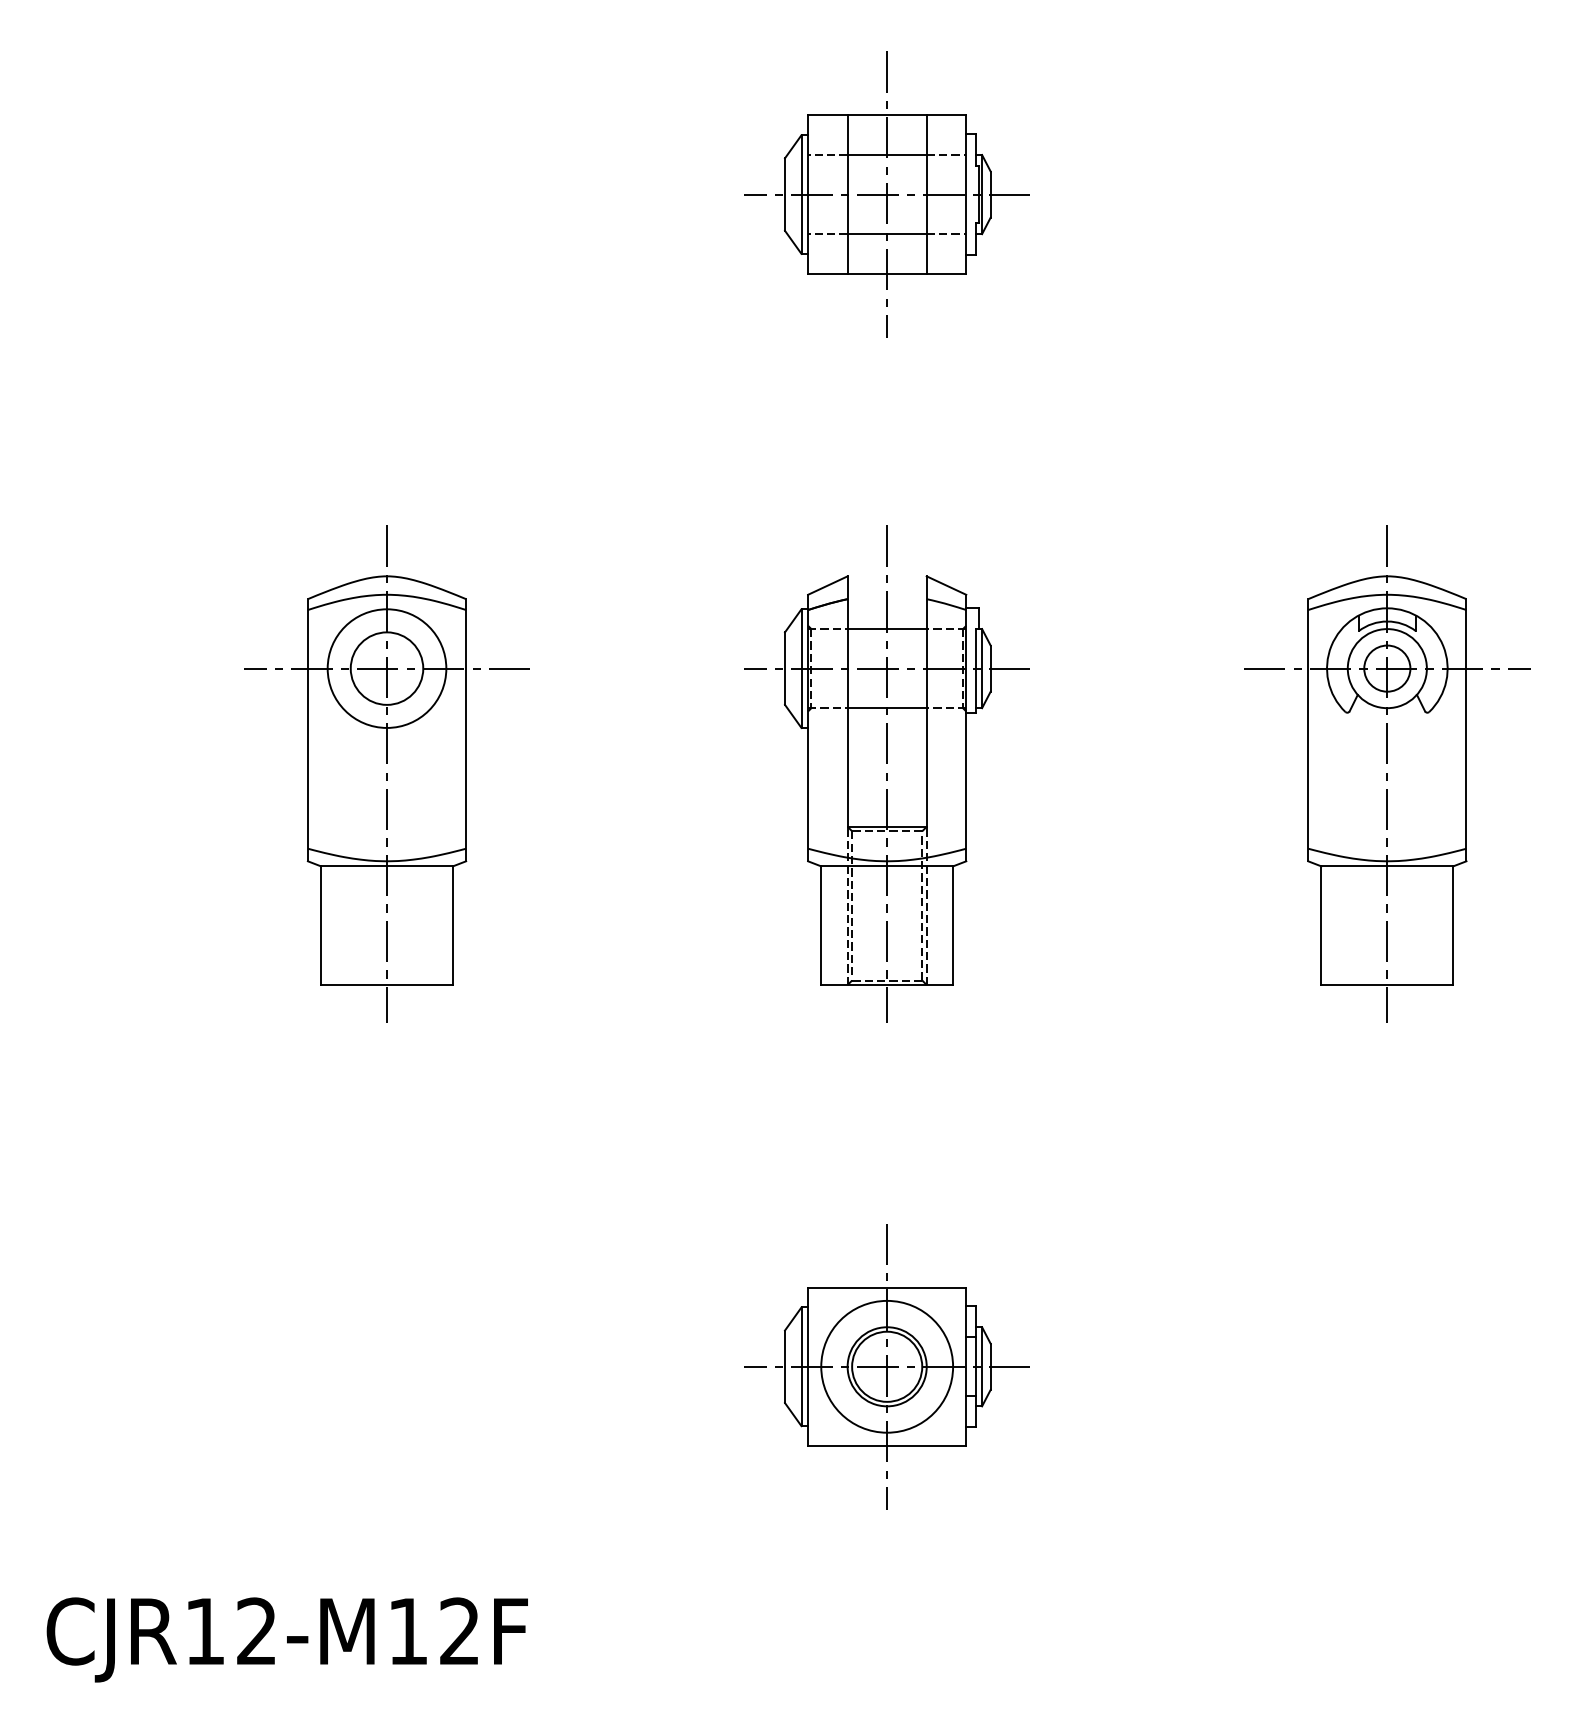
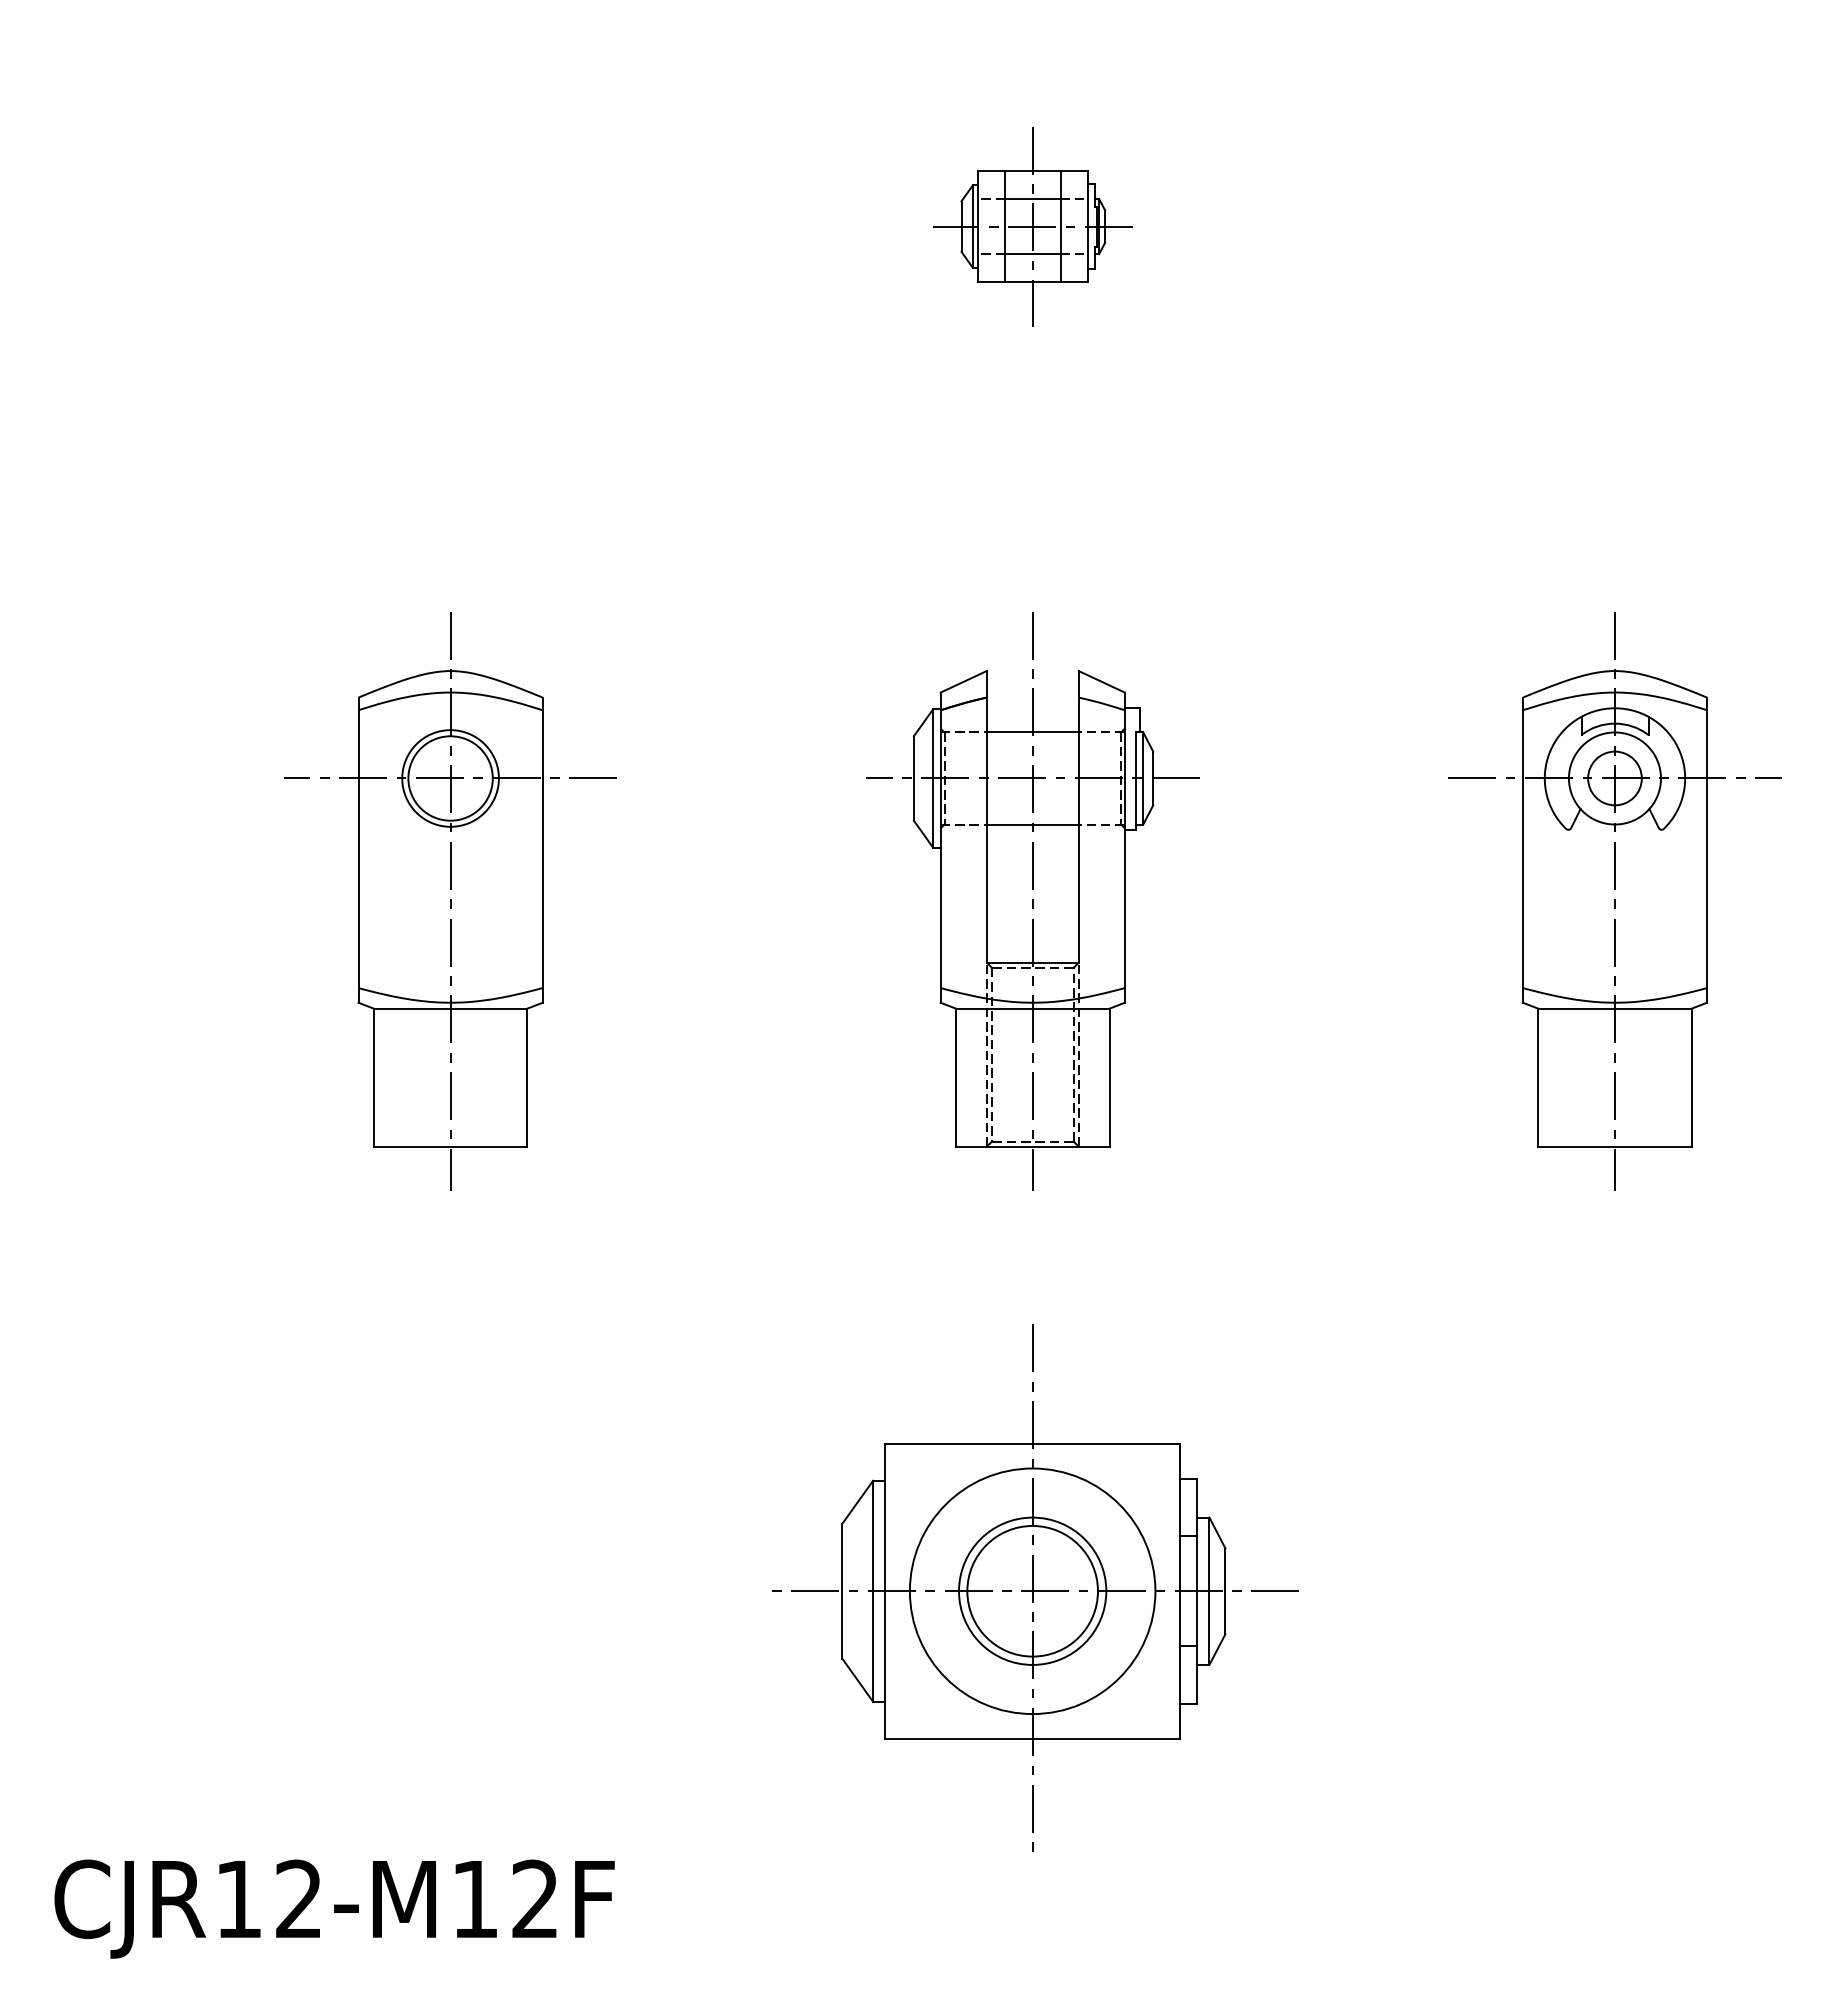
part: (886, 194) -> (1032, 226), size x0.6
circle: (386, 668) -> (450, 778), size x0.7
part: (886, 1366) -> (1032, 1590), size x1.6

